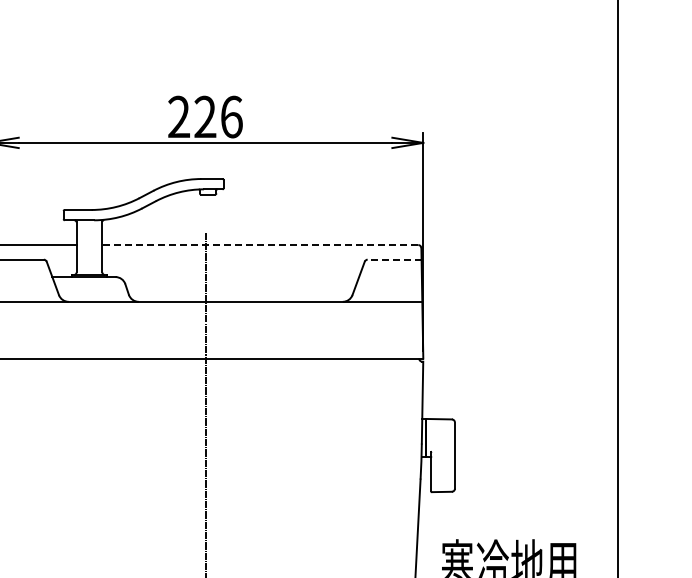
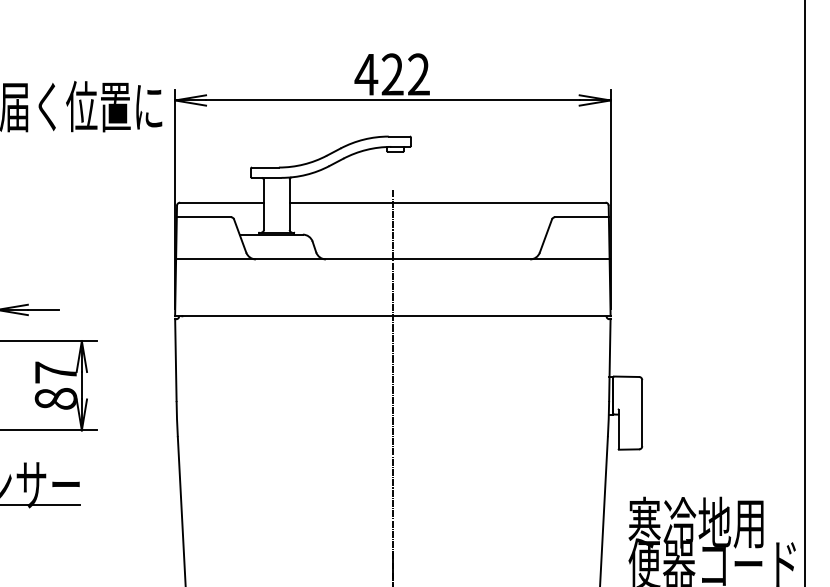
text: (205, 116) -> (392, 74), 226 -> 422
line: (260, 244) -> (447, 202), dashed -> solid
line: (394, 259) -> (581, 217), dashed -> solid

